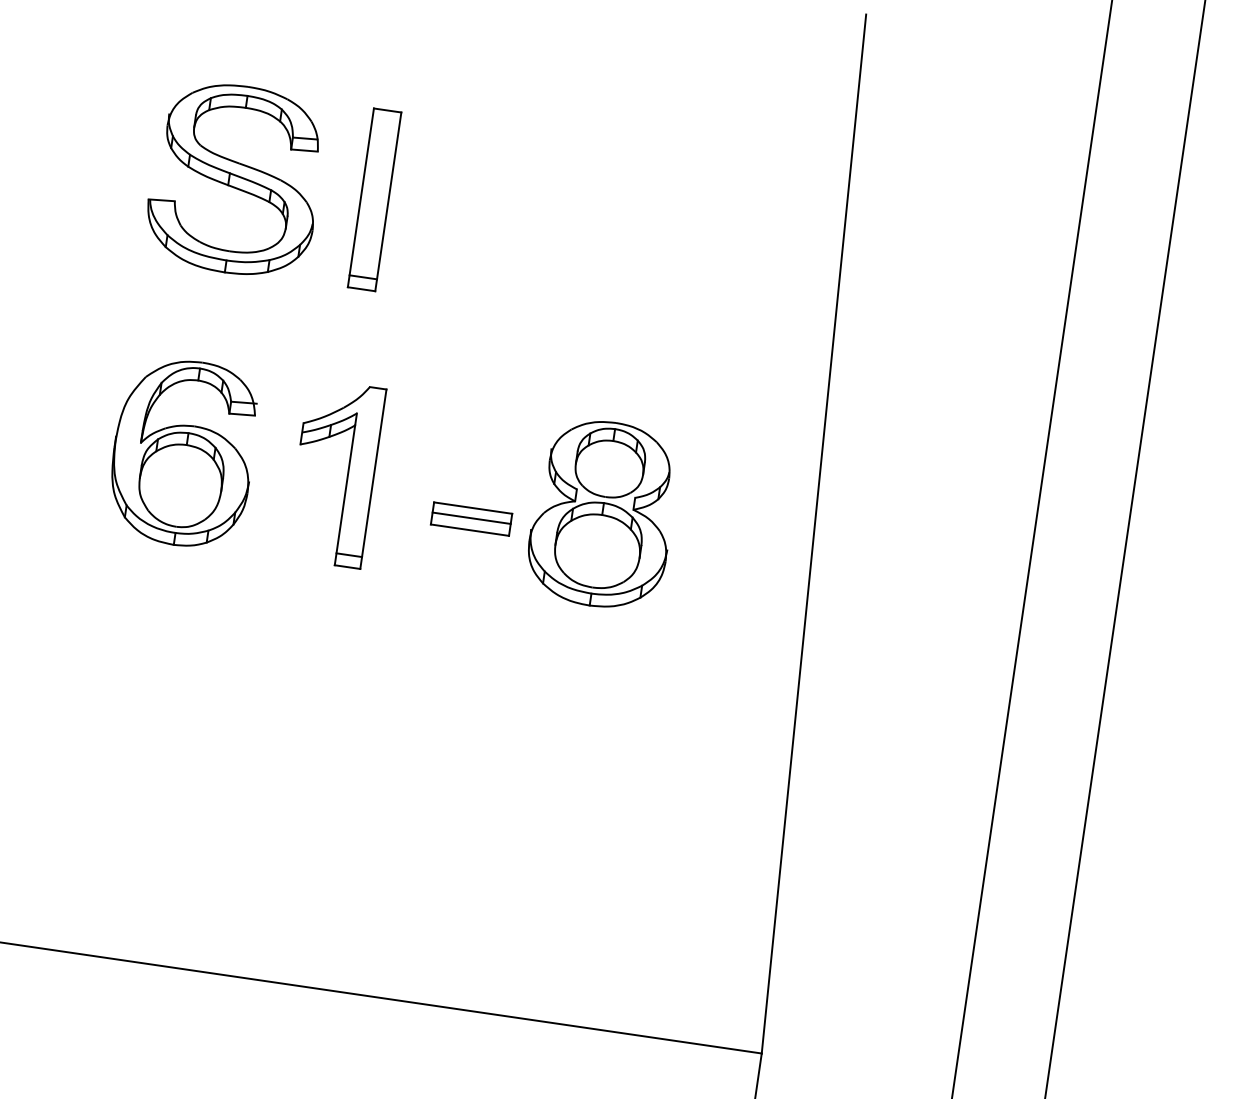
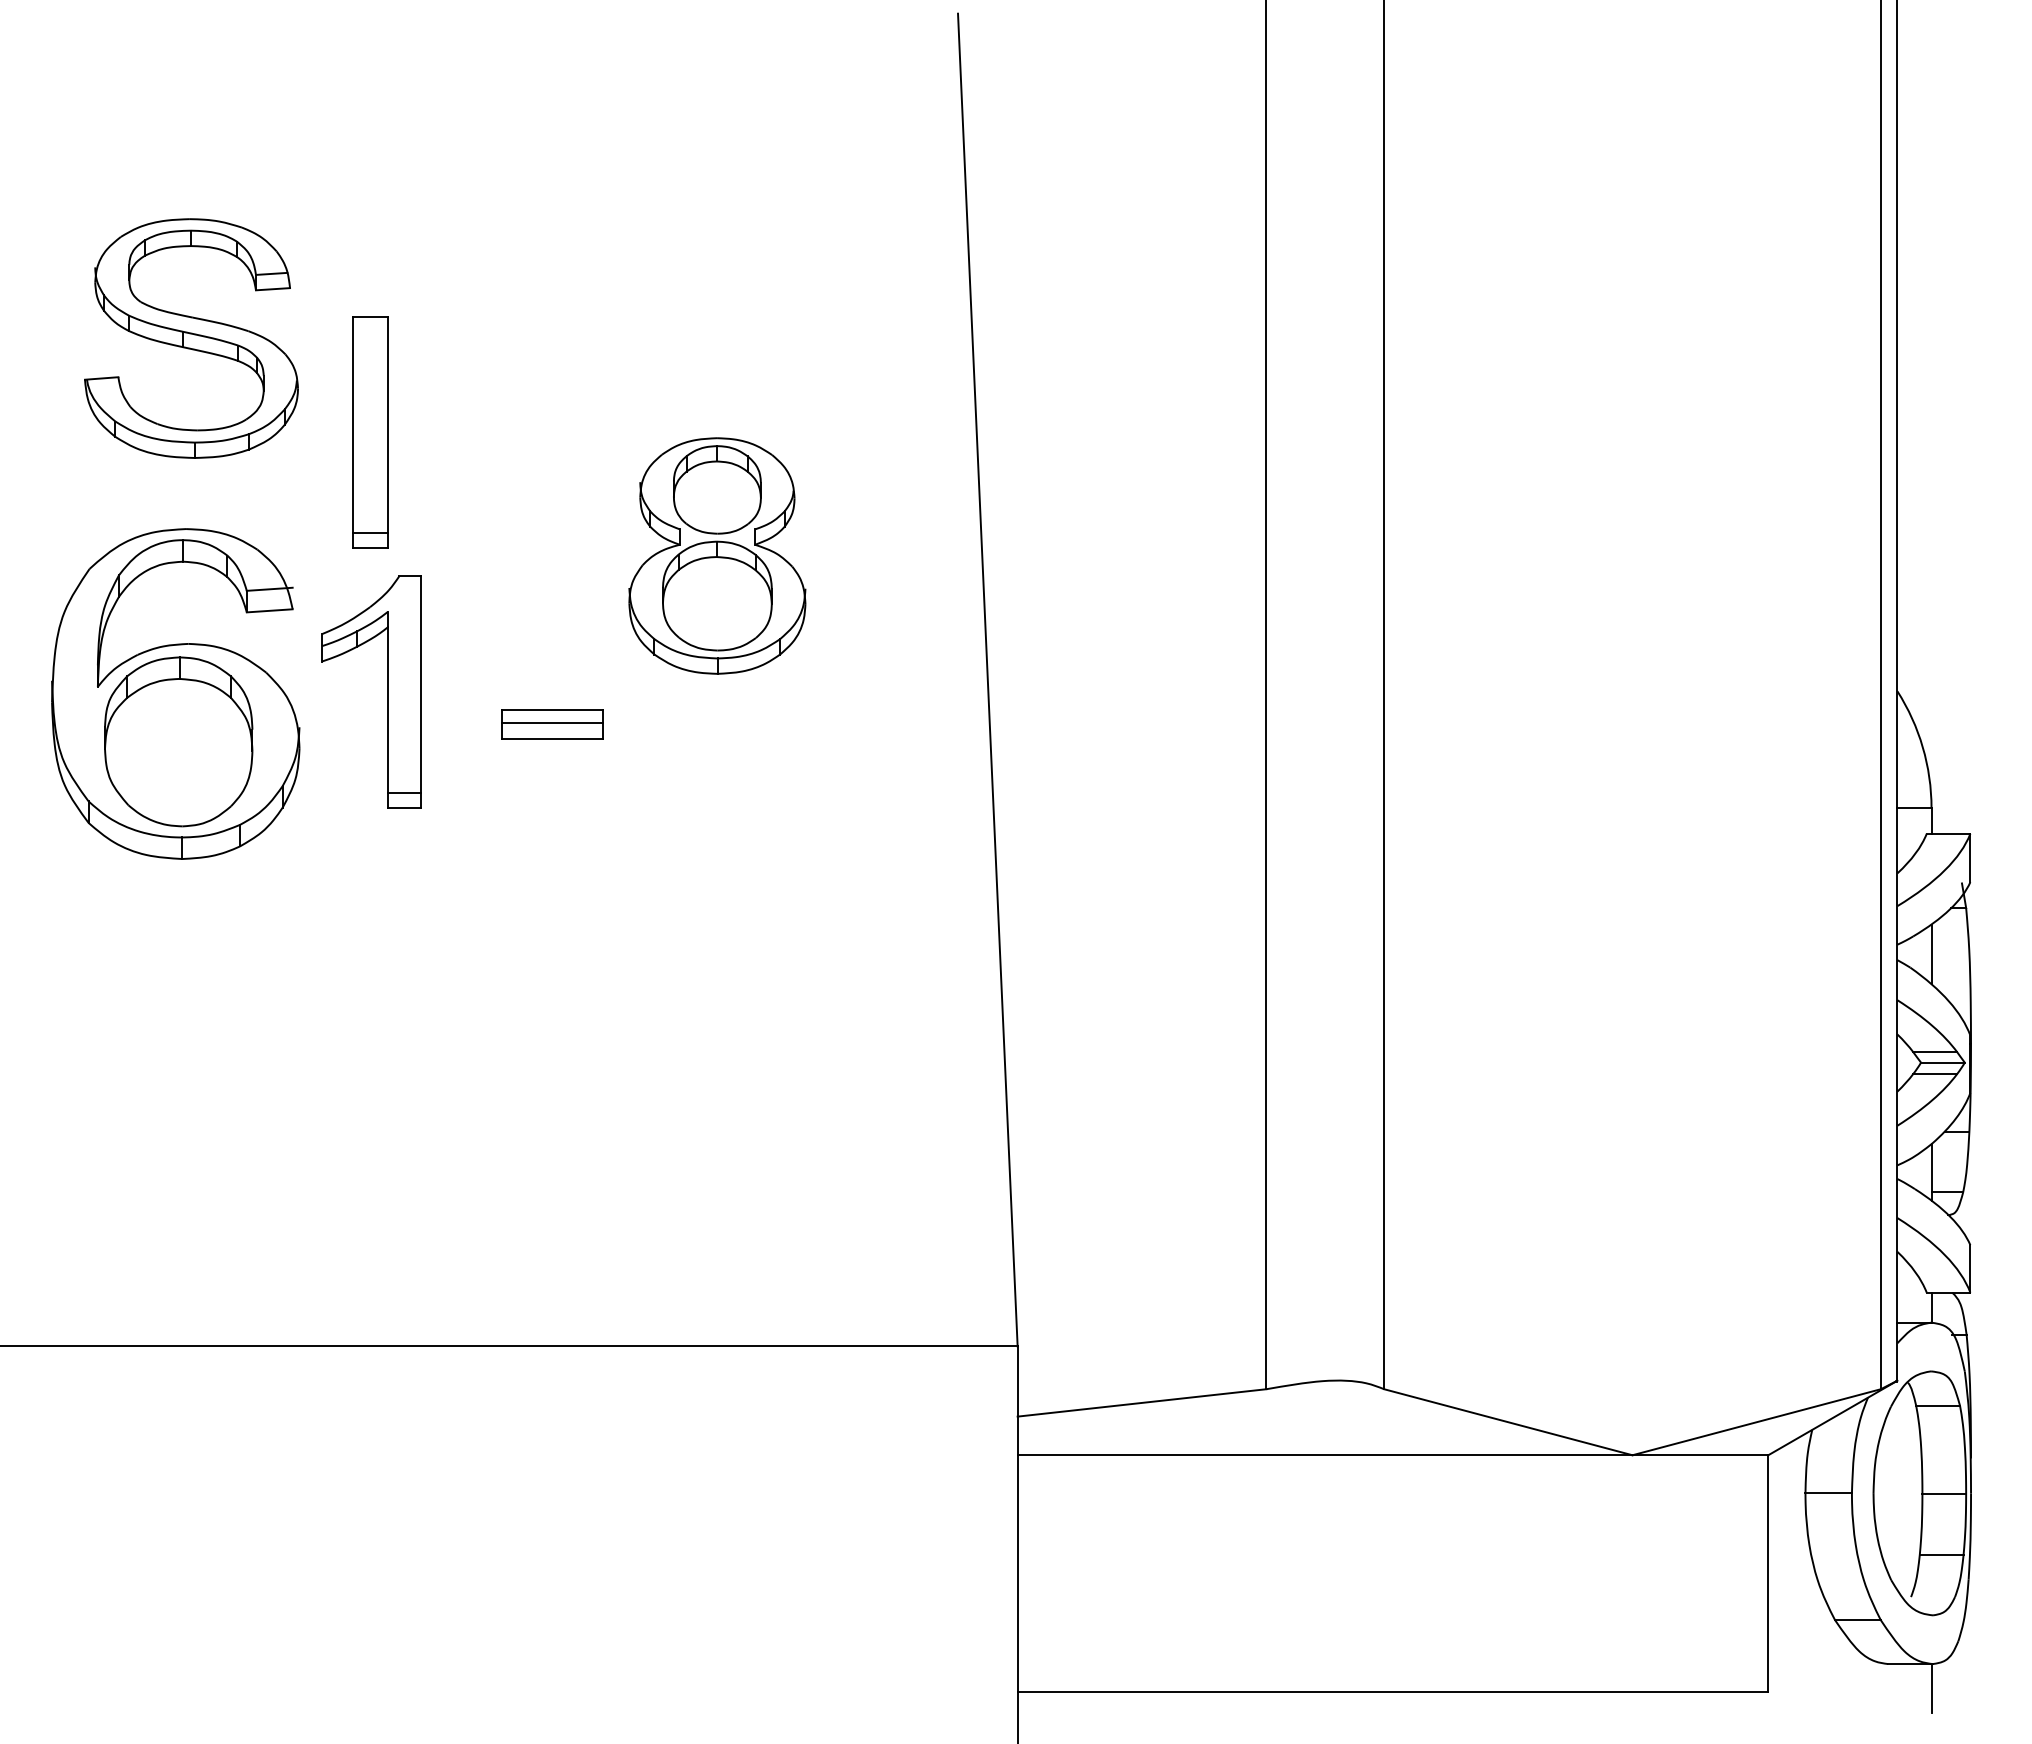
part: (374, 199) -> (370, 432), moved
part: (183, 452) -> (175, 693), size x1.4
part: (603, 513) -> (717, 555), moved

